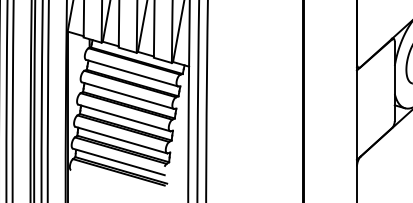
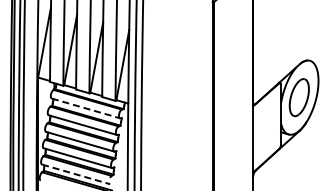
line: (132, 73) -> (86, 108), solid -> dashed
line: (119, 162) -> (76, 174), solid -> dashed

